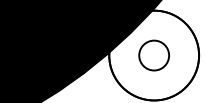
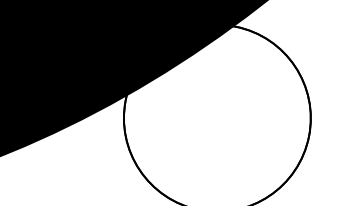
part: (153, 55) -> (216, 117), removed

